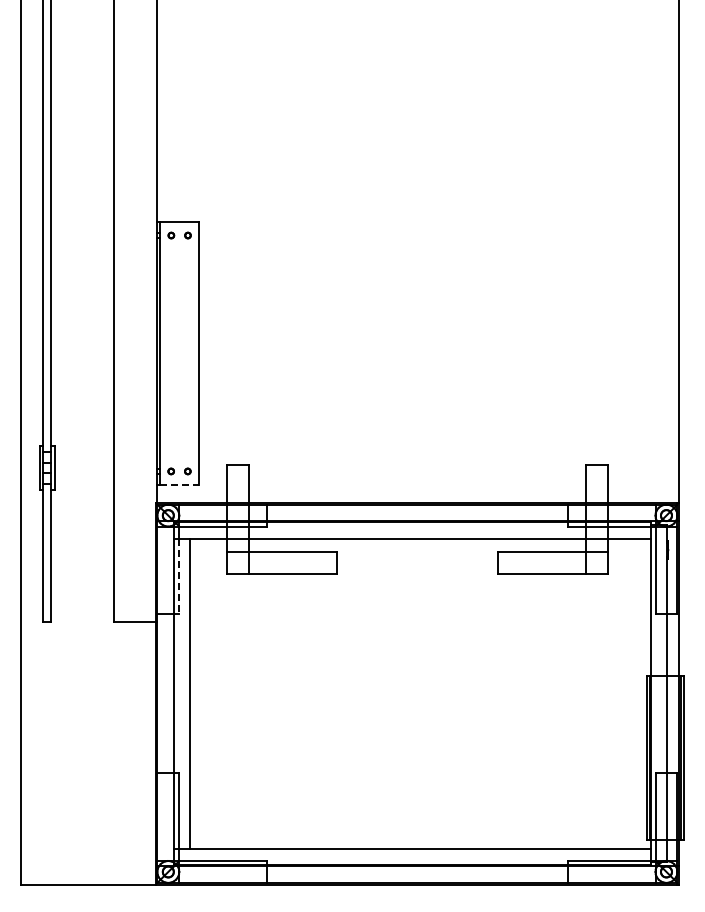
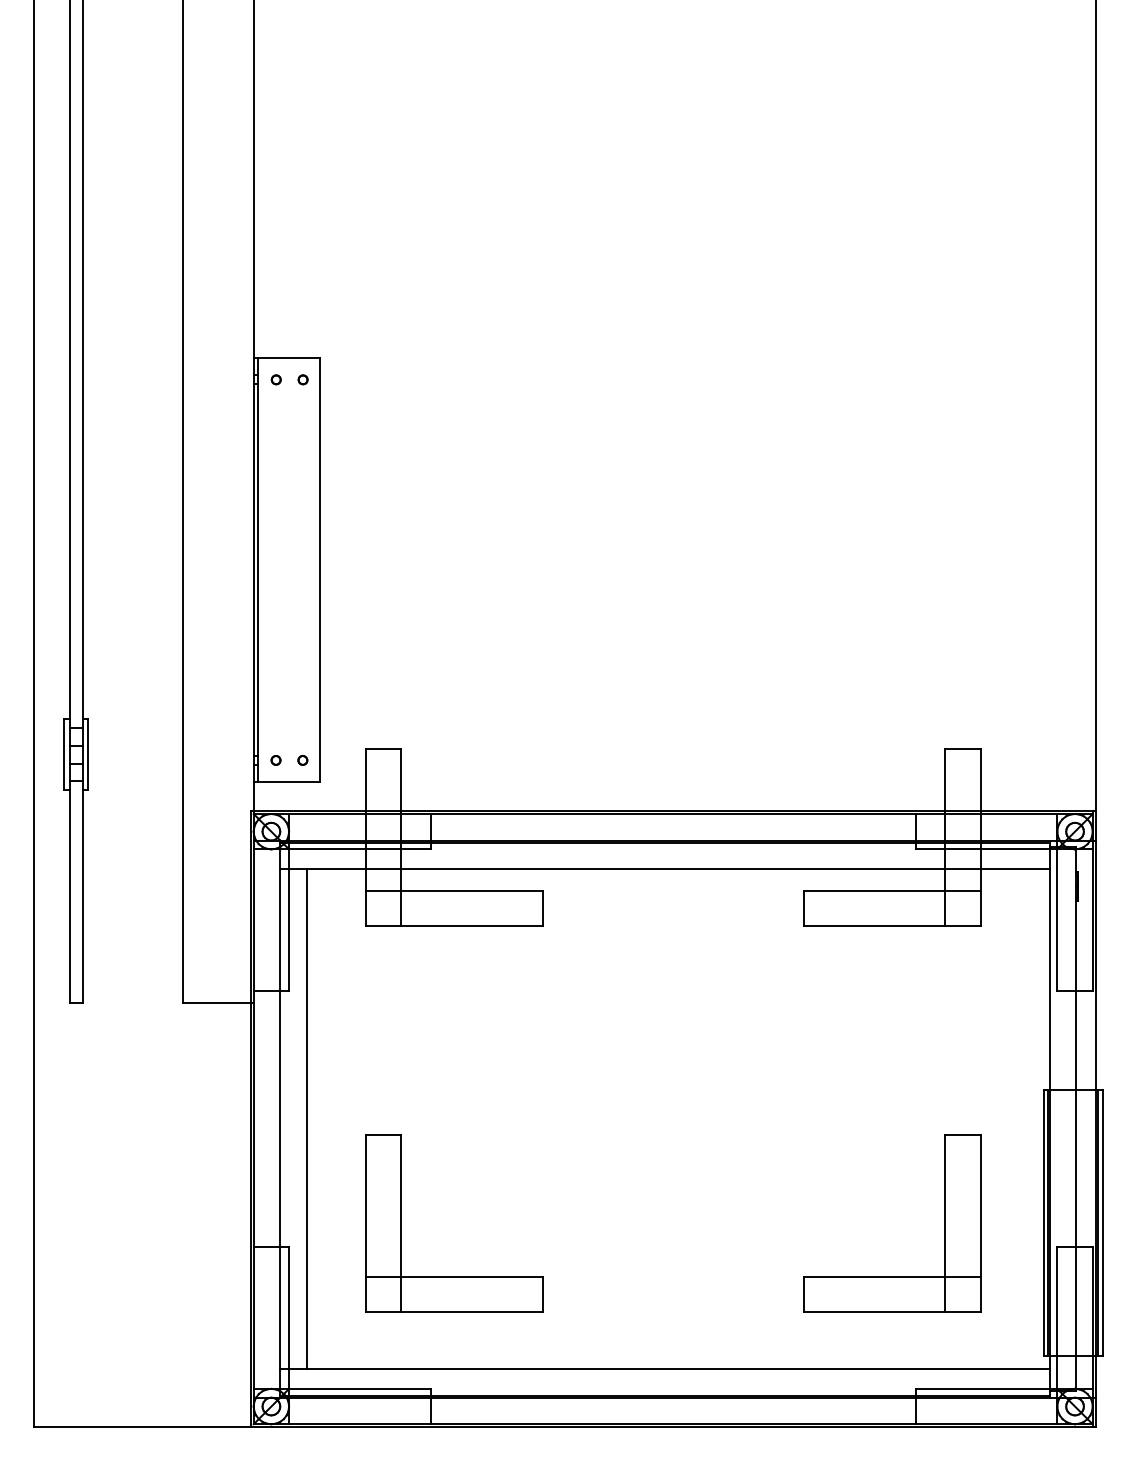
line: (179, 485) -> (289, 783), dashed -> solid
line: (179, 576) -> (289, 929), dashed -> solid
part: (249, 758) -> (402, 1223), added
part: (552, 790) -> (891, 1275), added

